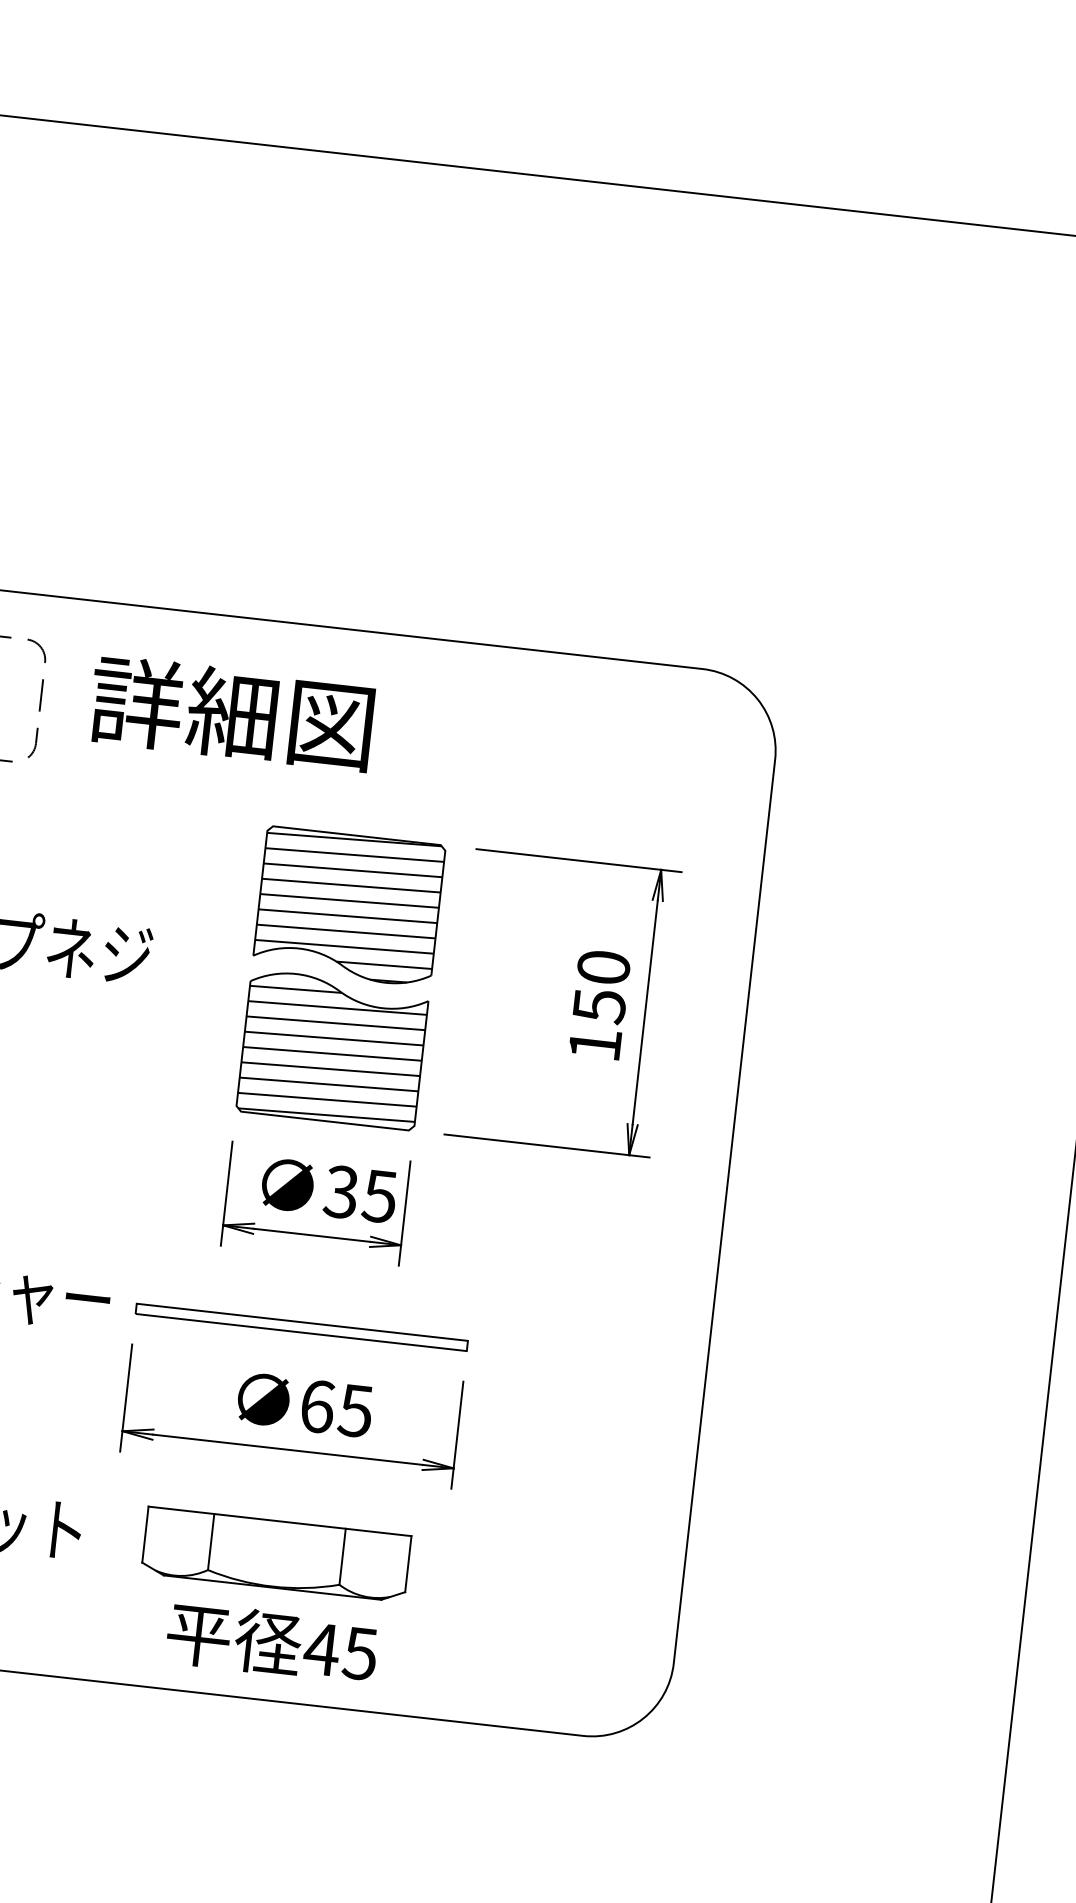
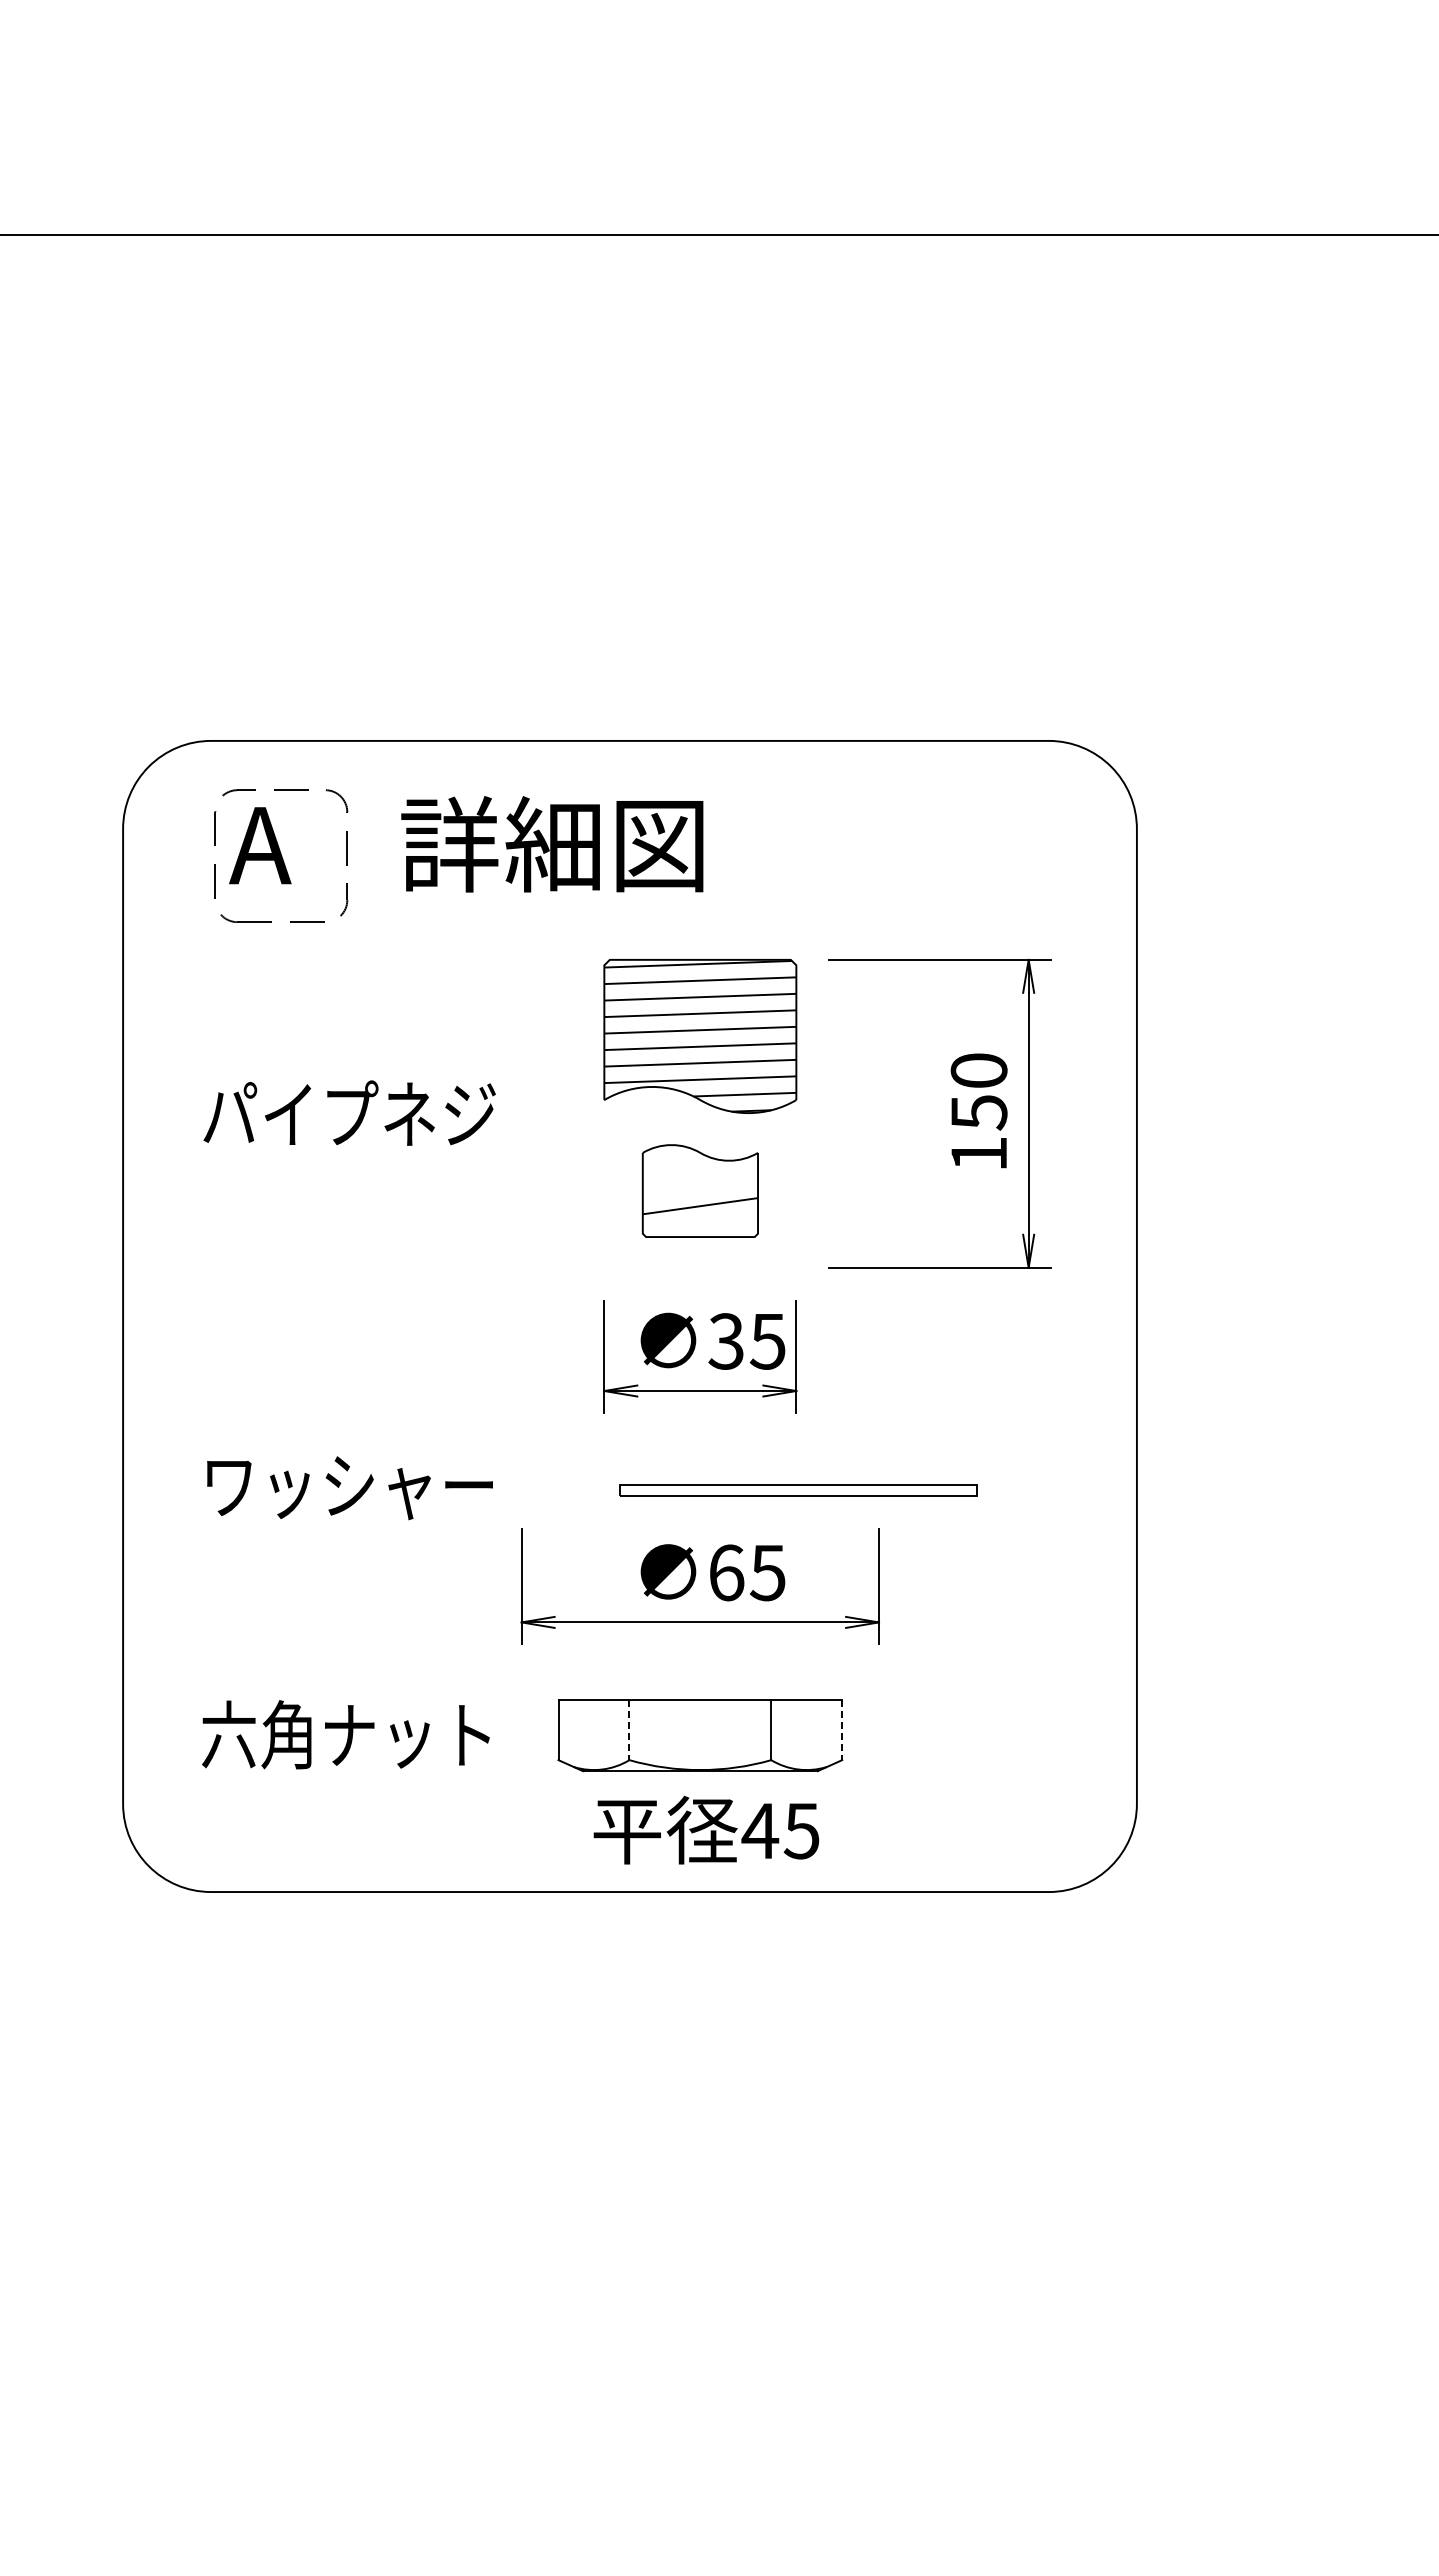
part: (333, 1049) -> (700, 1190), size x0.6
part: (301, 1327) -> (798, 1490), moved
line: (211, 1542) -> (629, 1730), solid -> dashed
line: (408, 1564) -> (842, 1730), solid -> dashed

